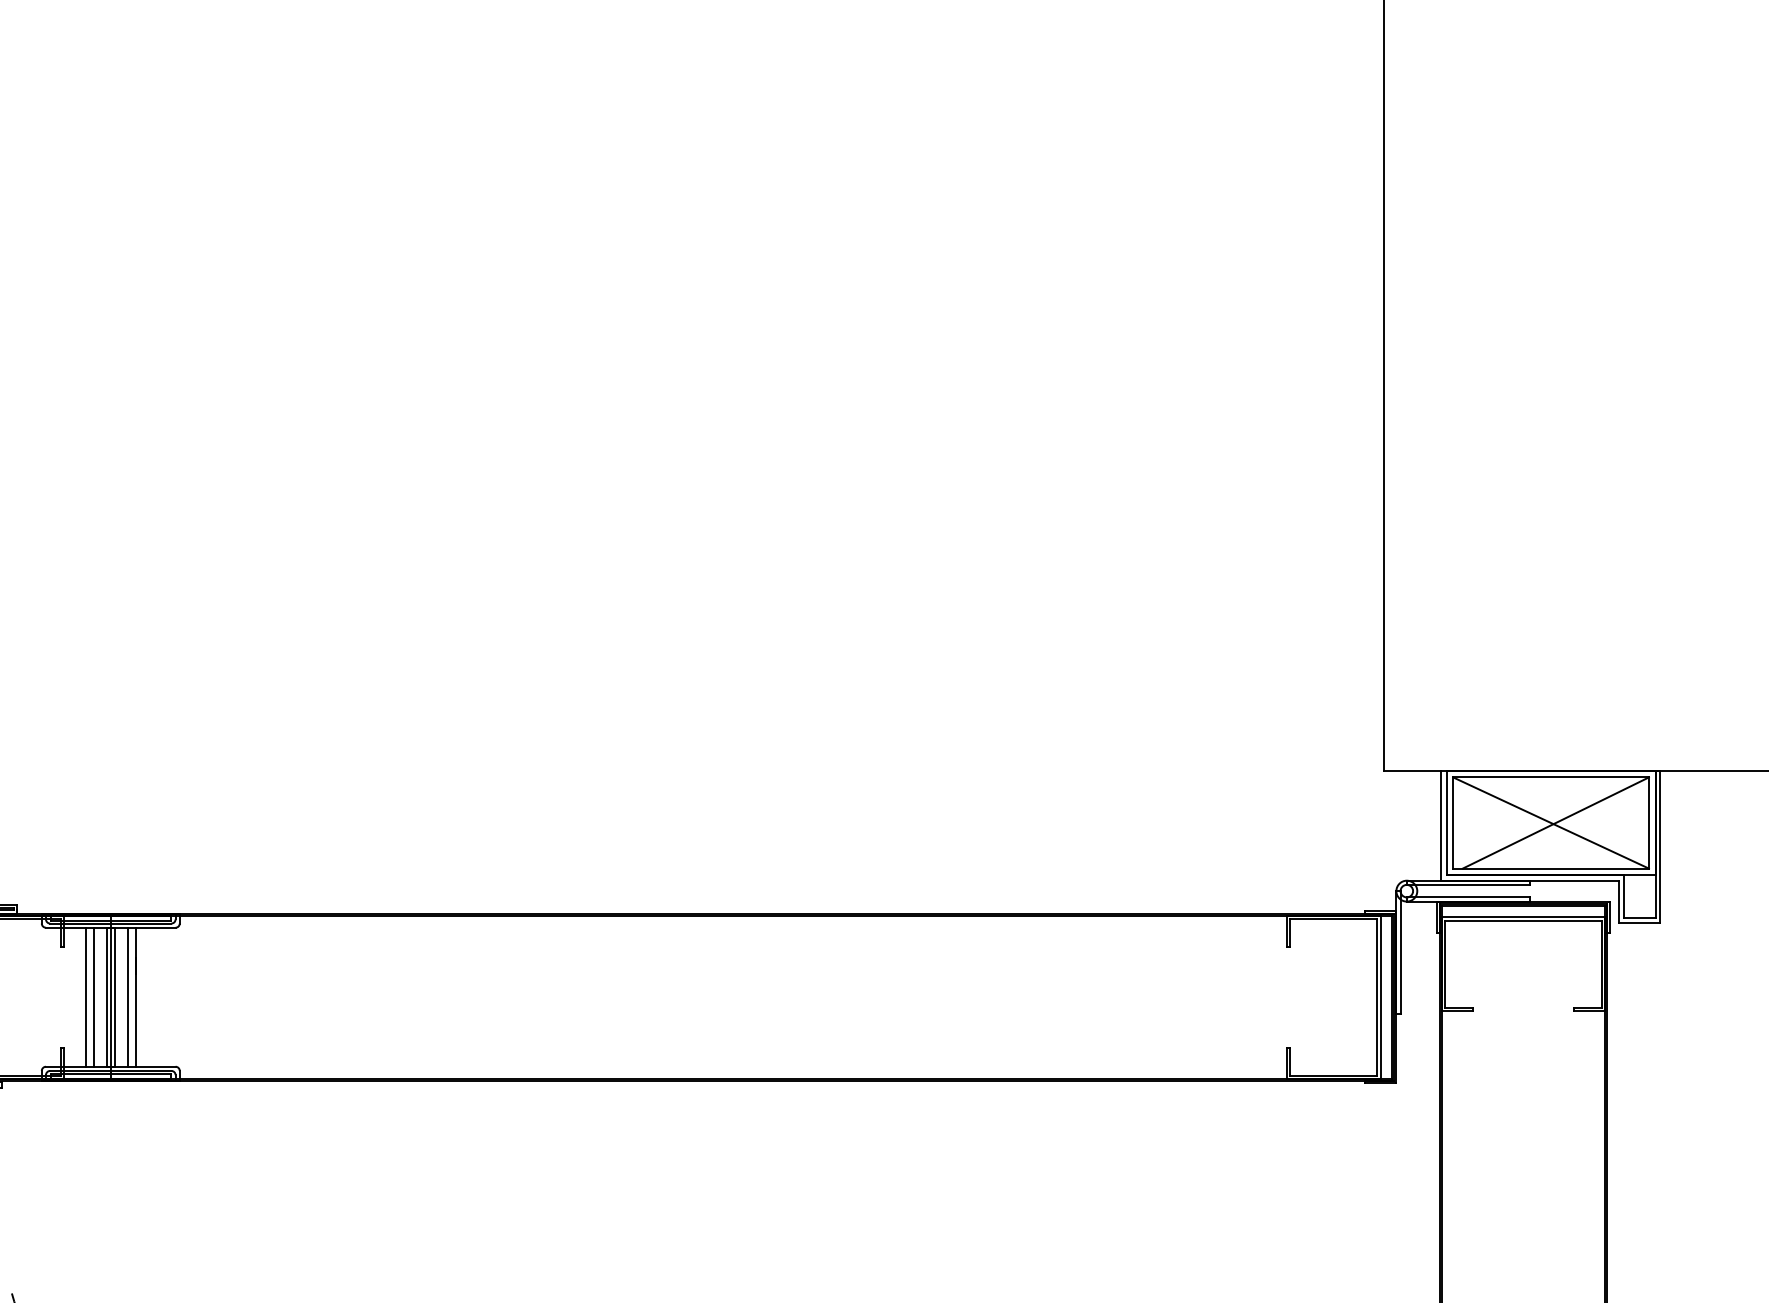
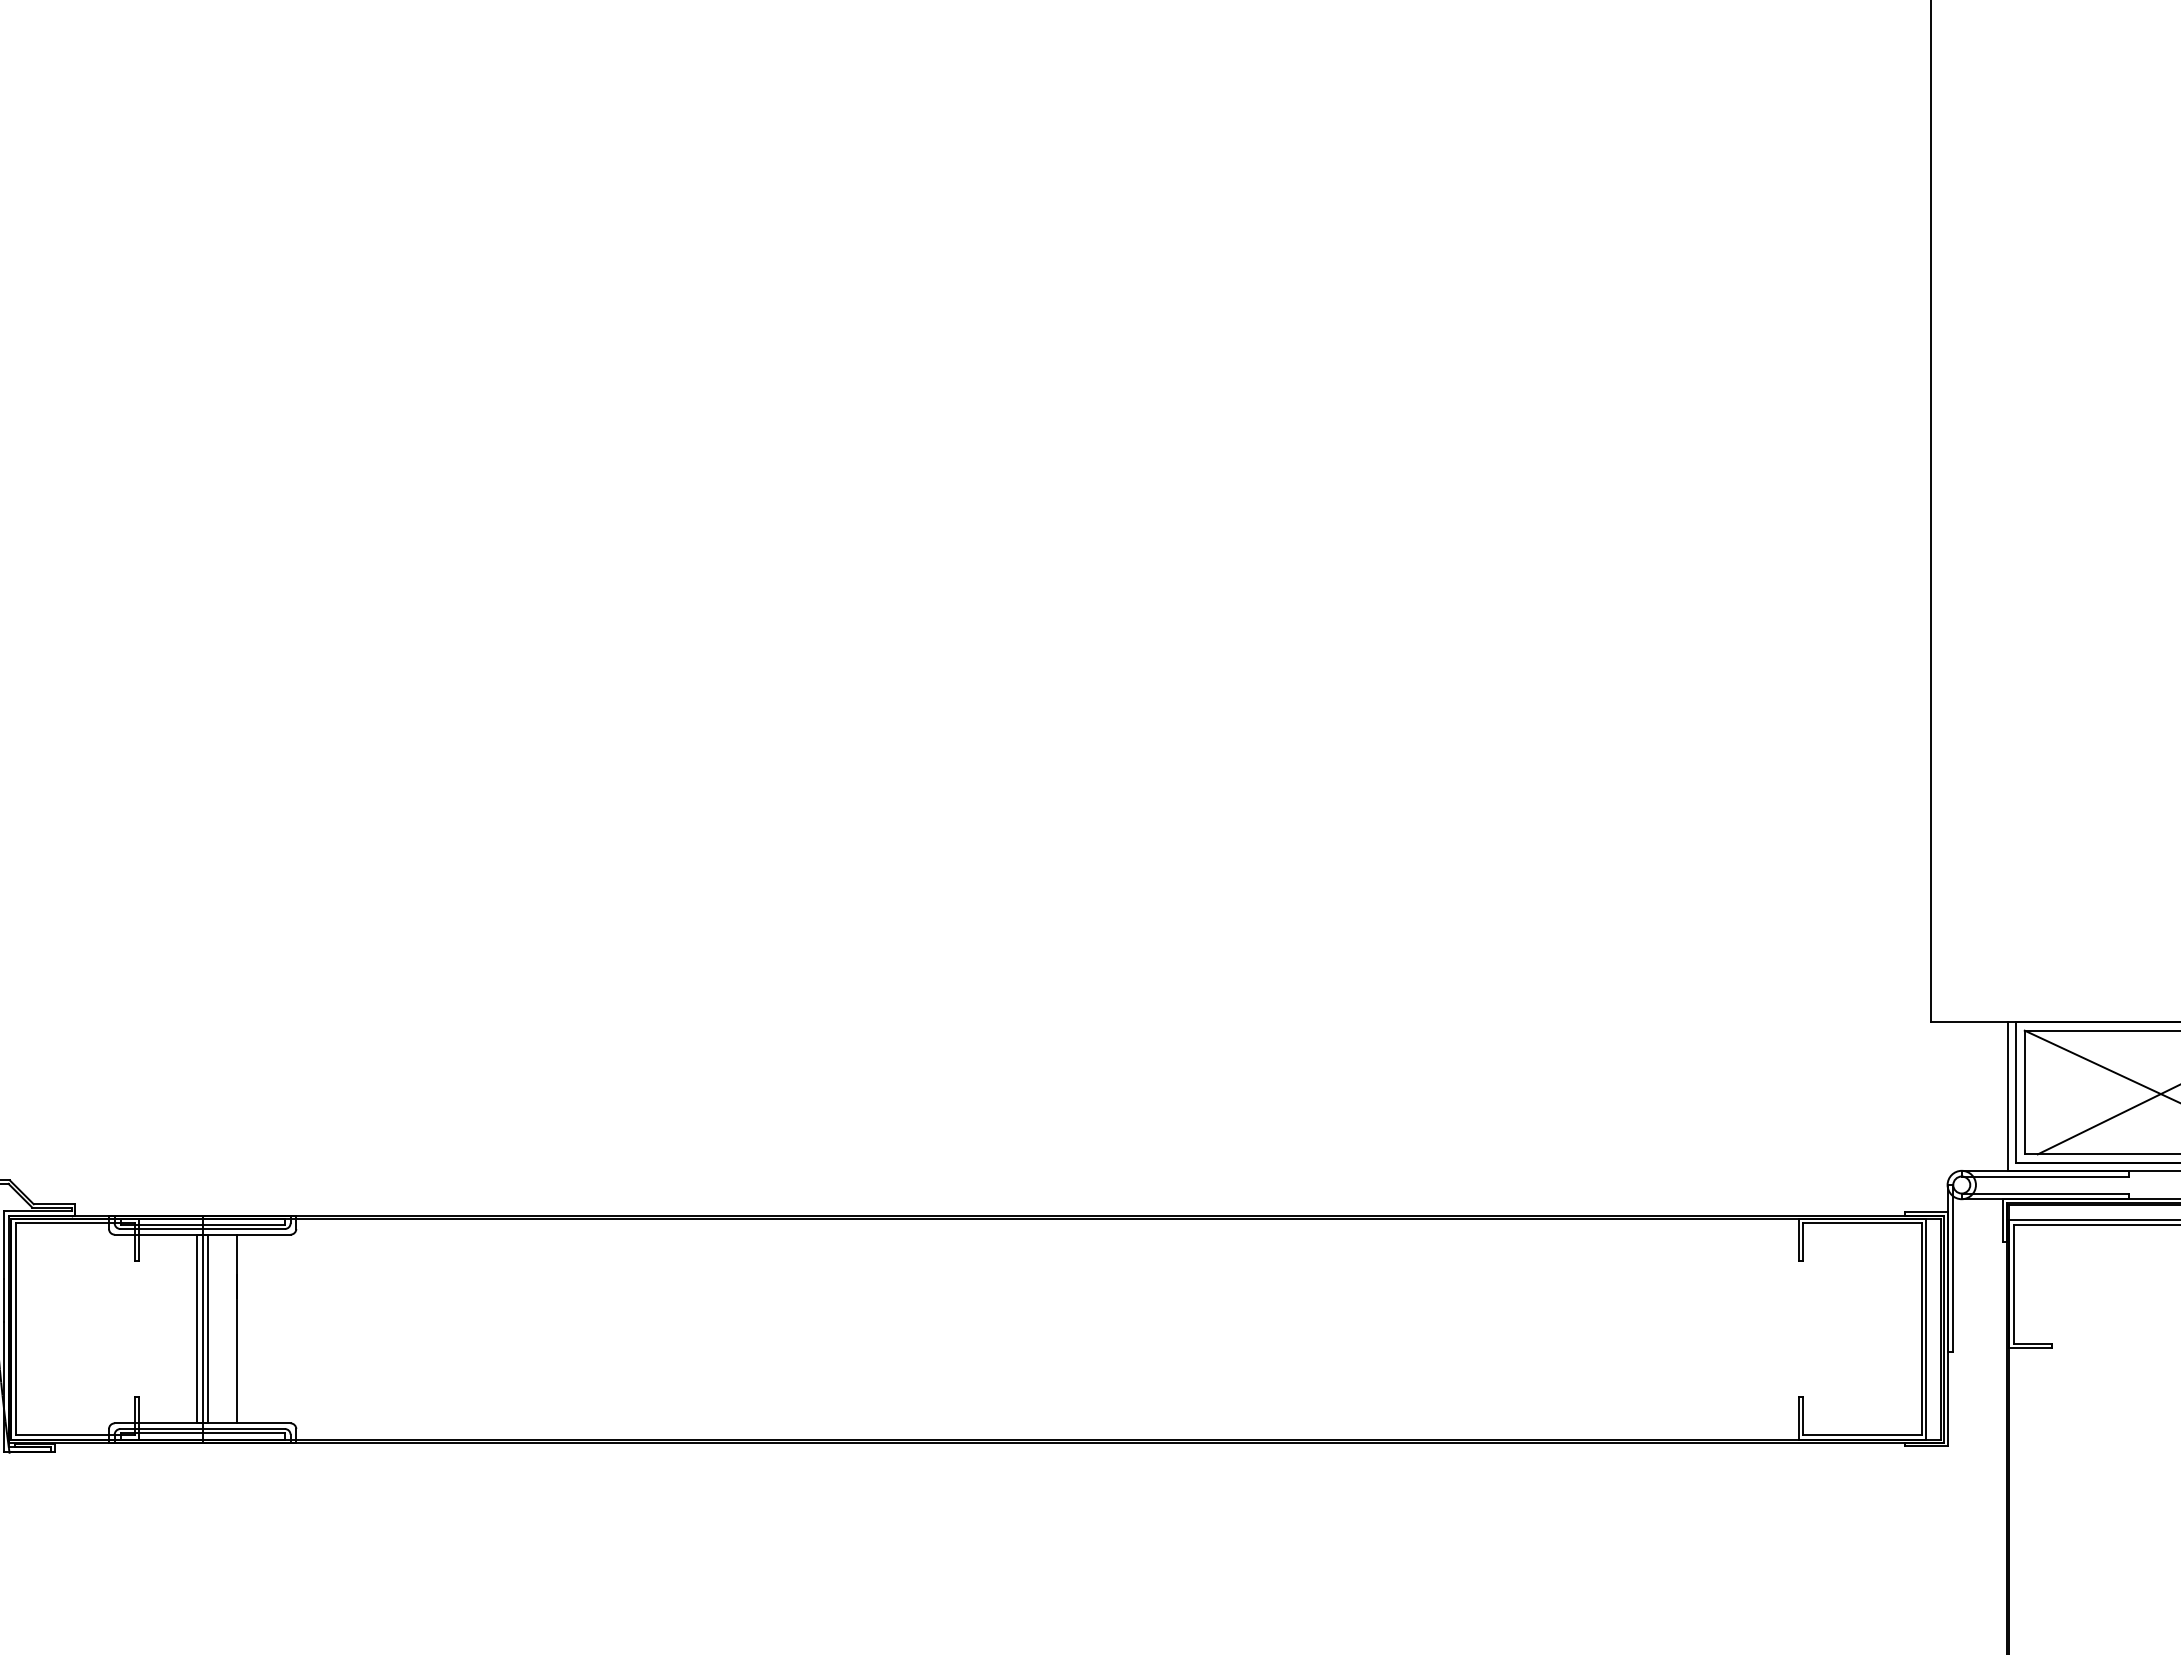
line: (85, 996) -> (168, 1328), removed
line: (94, 996) -> (180, 1328), removed
line: (127, 996) -> (225, 1328), removed

